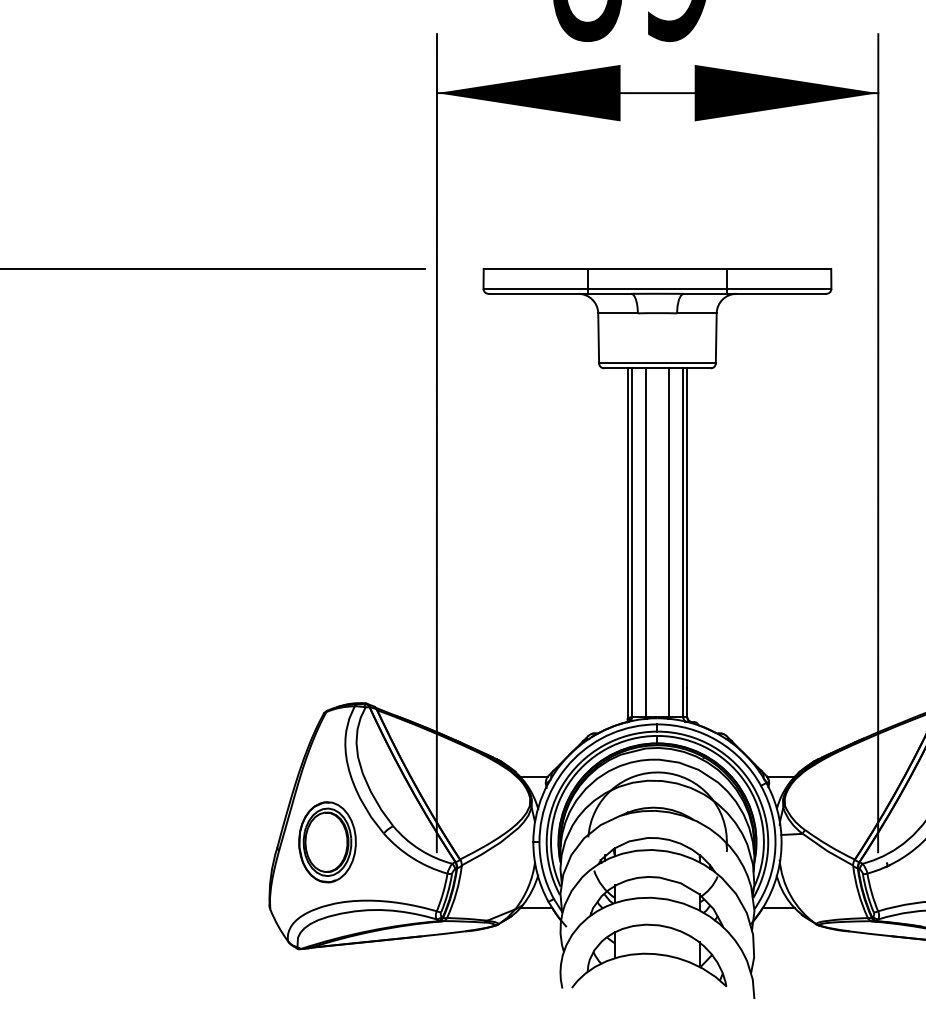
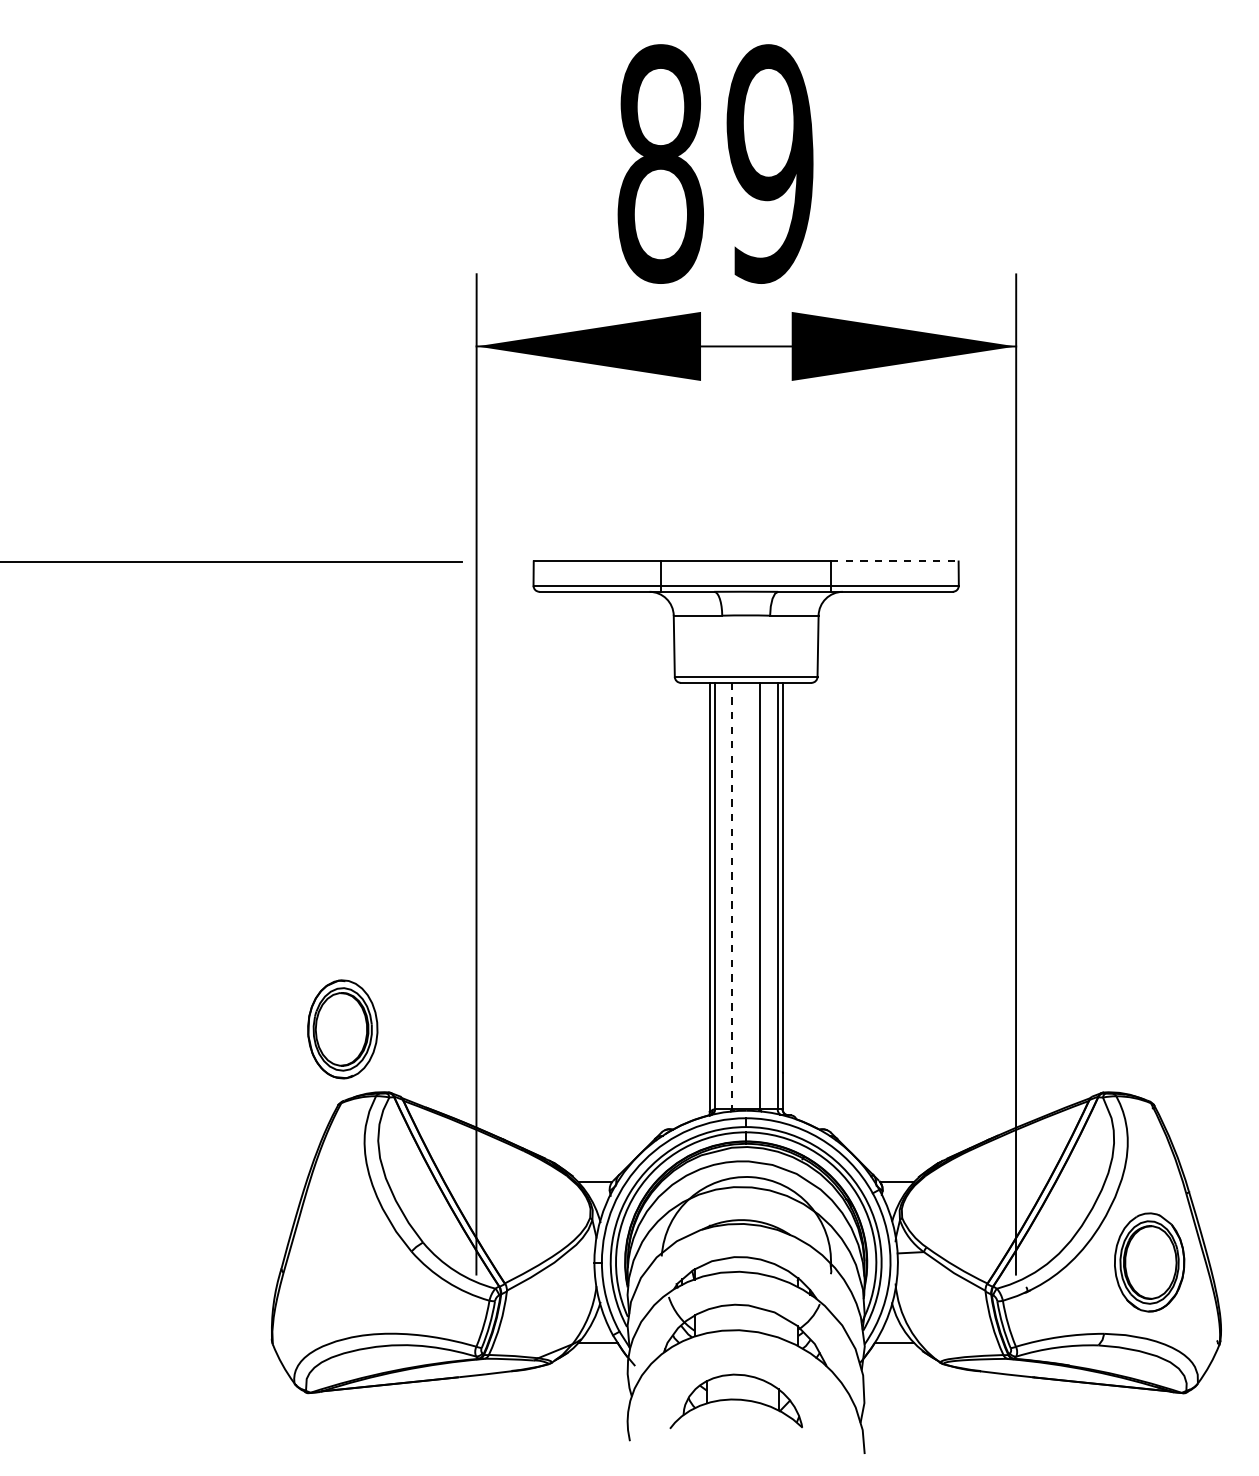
line: (778, 269) -> (894, 561), solid -> dashed
line: (646, 543) -> (732, 896), solid -> dashed
part: (327, 842) -> (342, 1029), moved
part: (649, 956) -> (736, 1401), size x0.7

